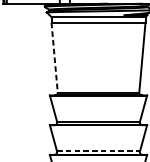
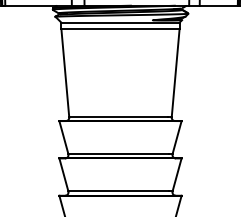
line: (54, 57) -> (65, 73), dashed -> solid
line: (97, 151) -> (119, 191), dashed -> solid

